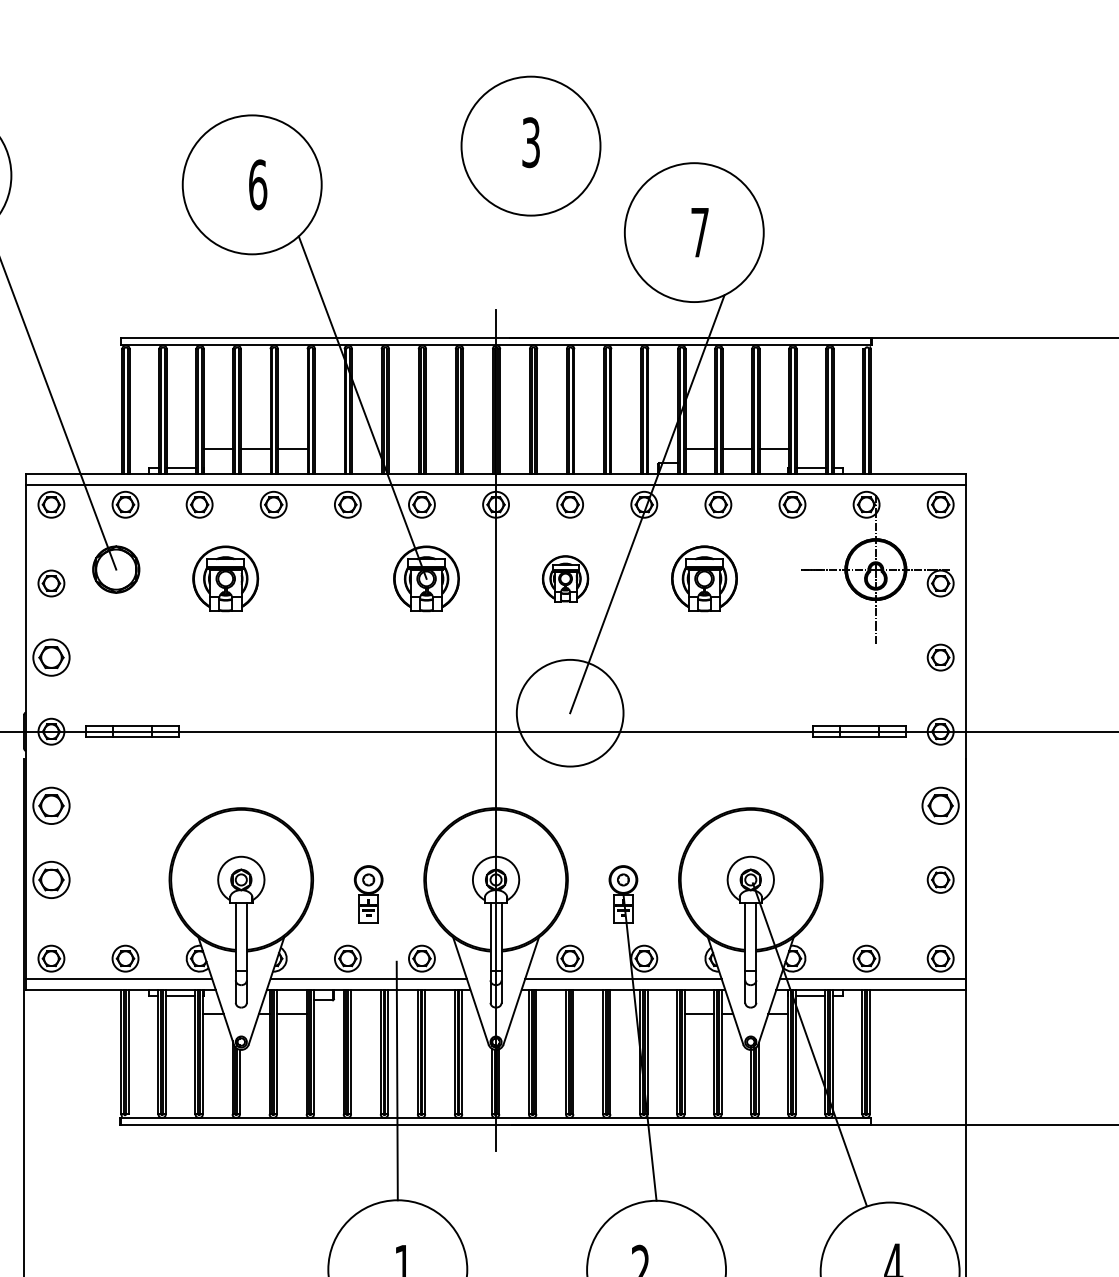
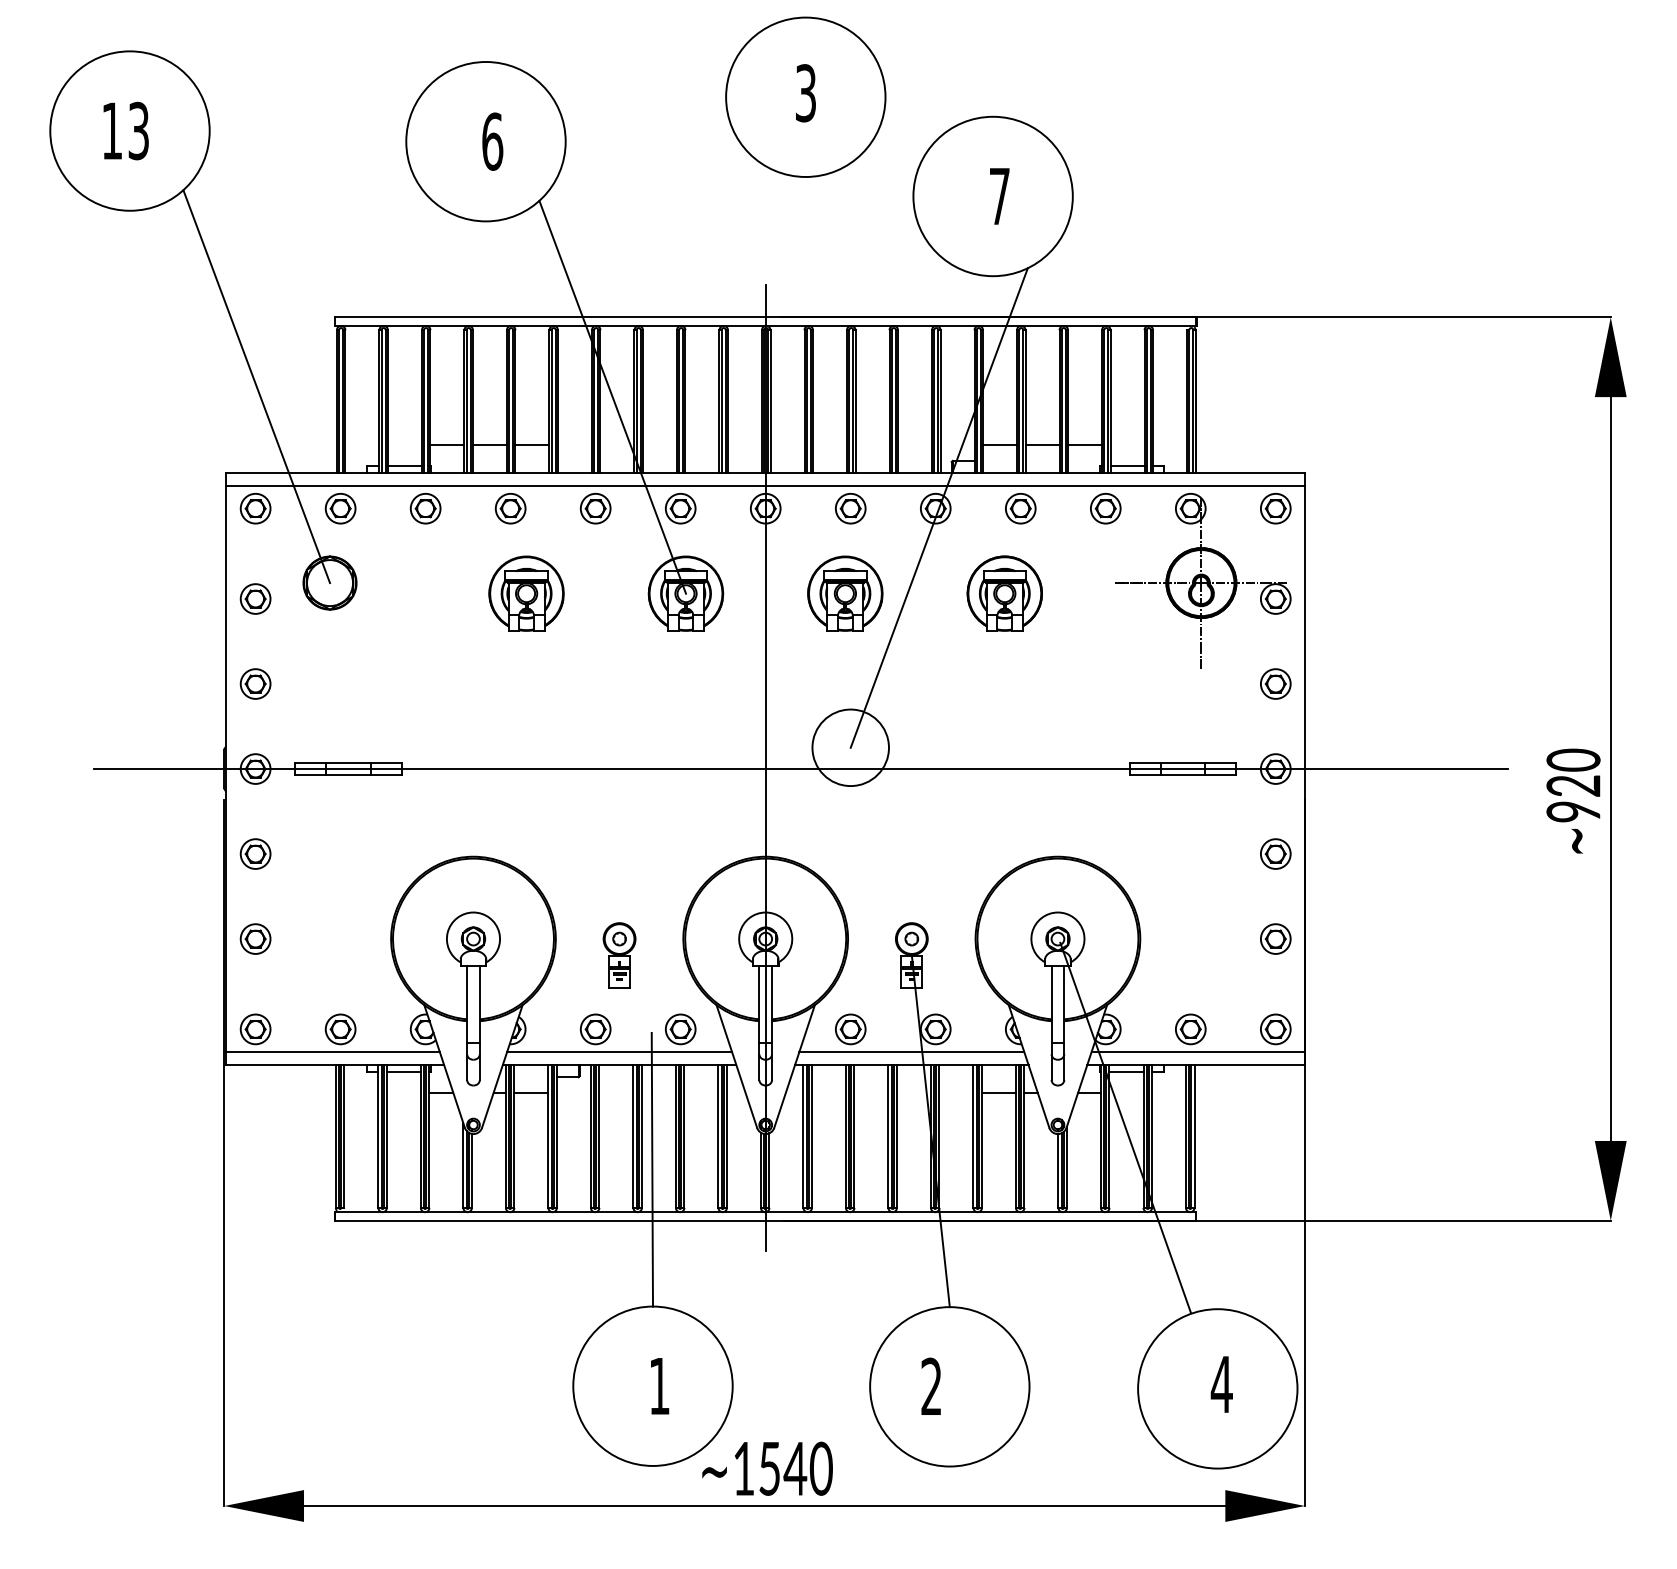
part: (225, 578) -> (526, 593), moved
part: (565, 578) -> (845, 593), size x1.43
part: (51, 657) -> (255, 683), size x0.71
circle: (569, 712) -> (850, 747), size x0.62
part: (51, 805) -> (255, 853), size x0.71
part: (940, 805) -> (1275, 853), size x0.71
part: (51, 879) -> (255, 938), size x0.71

